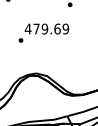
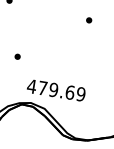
text: (46, 28) -> (55, 89), moved

